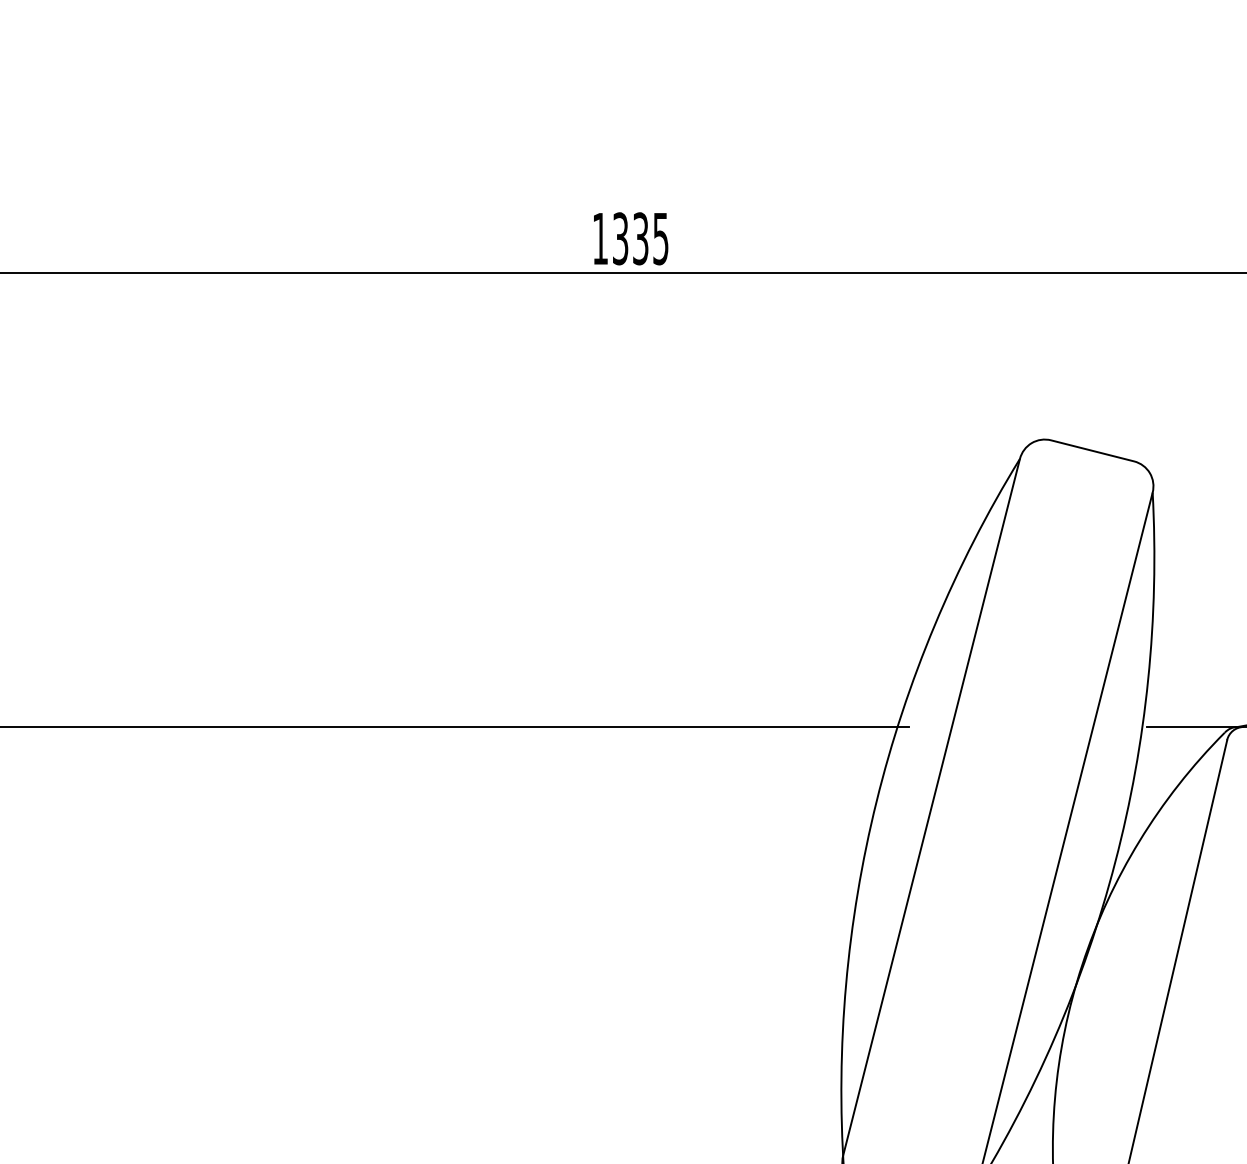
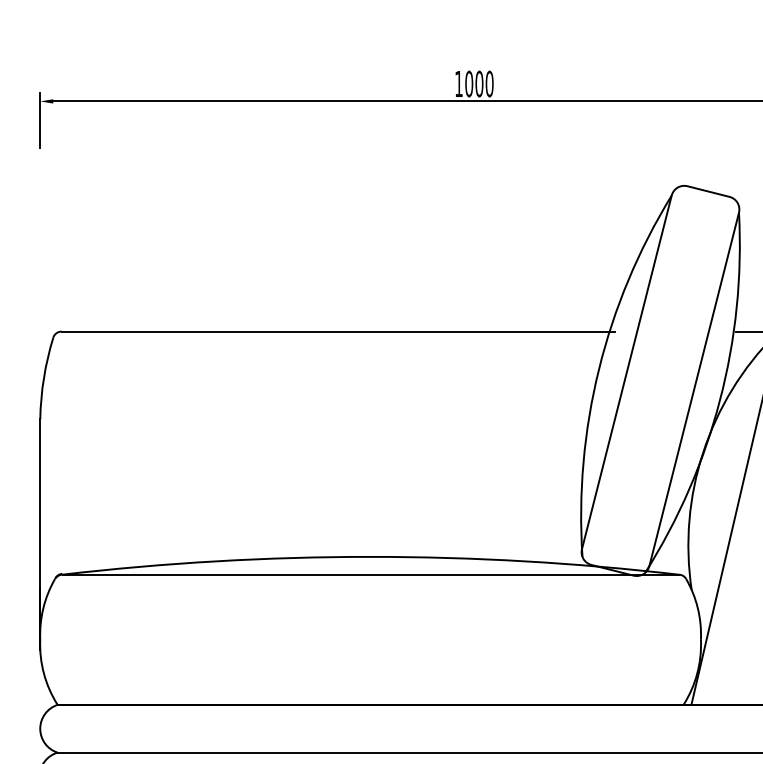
text: (640, 237) -> (479, 83), 1335 -> 1000

